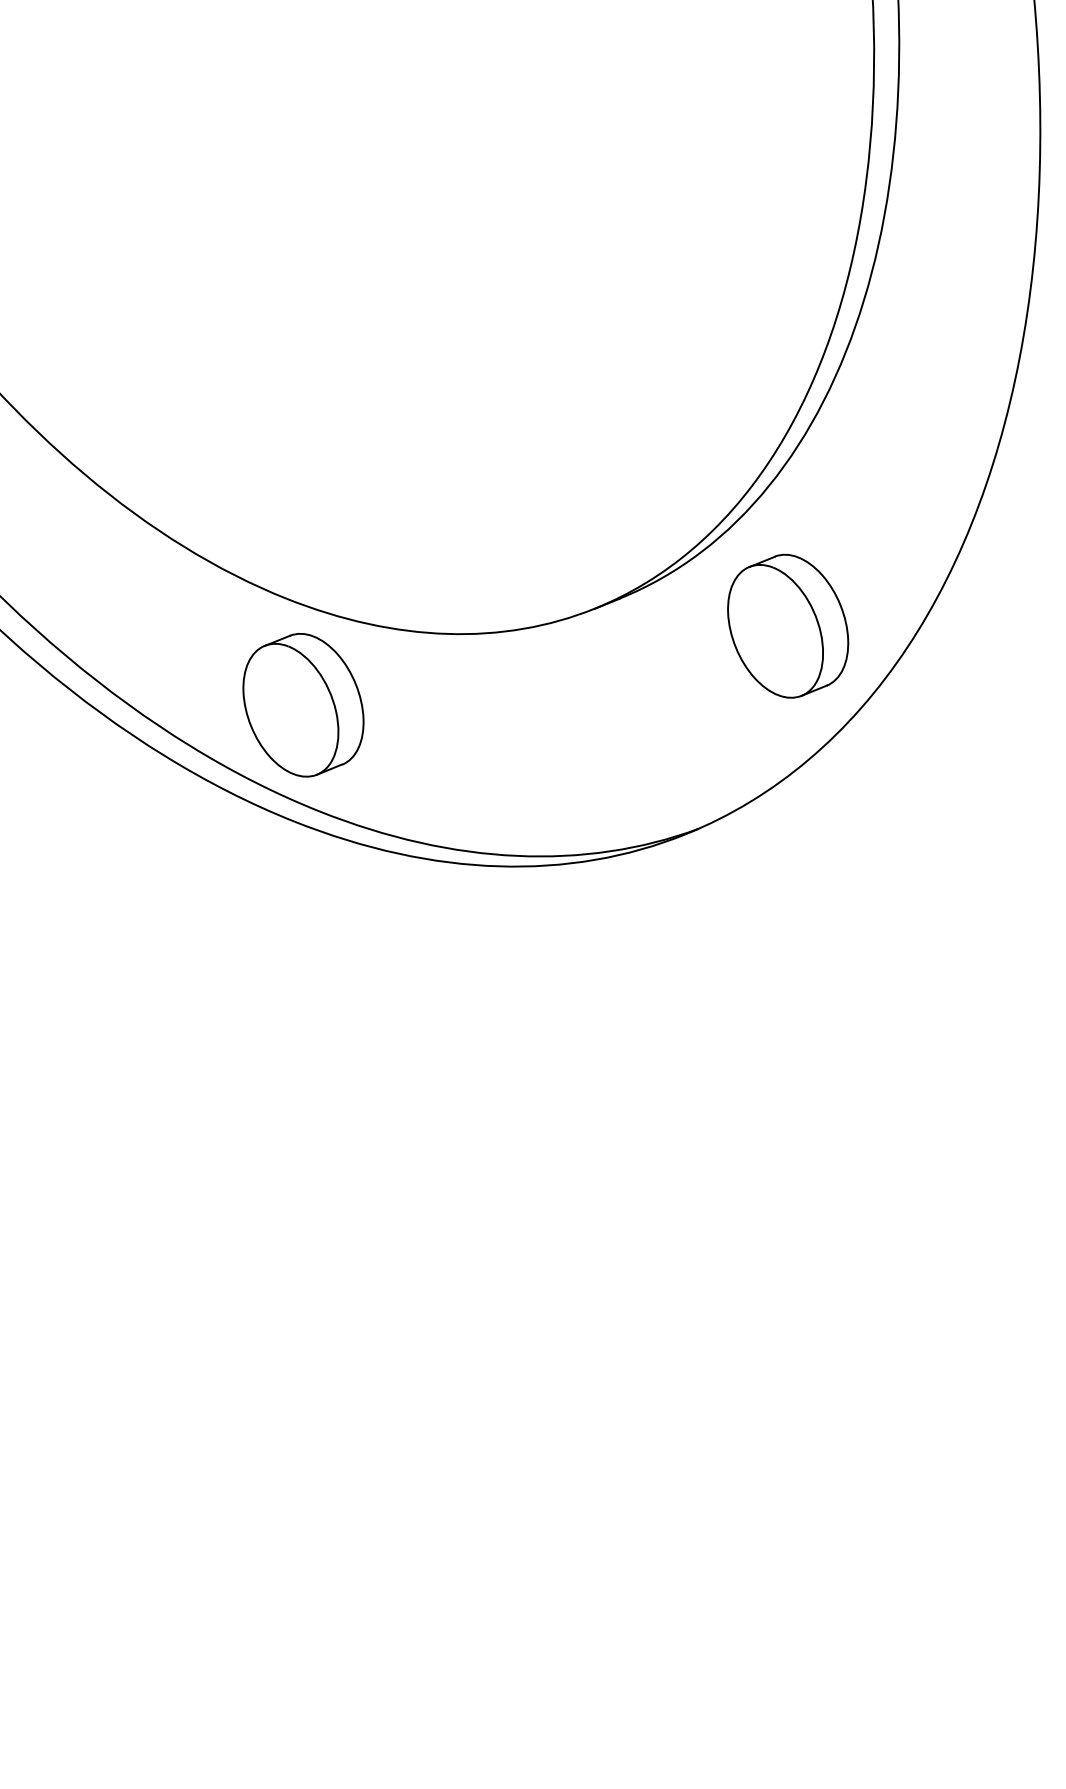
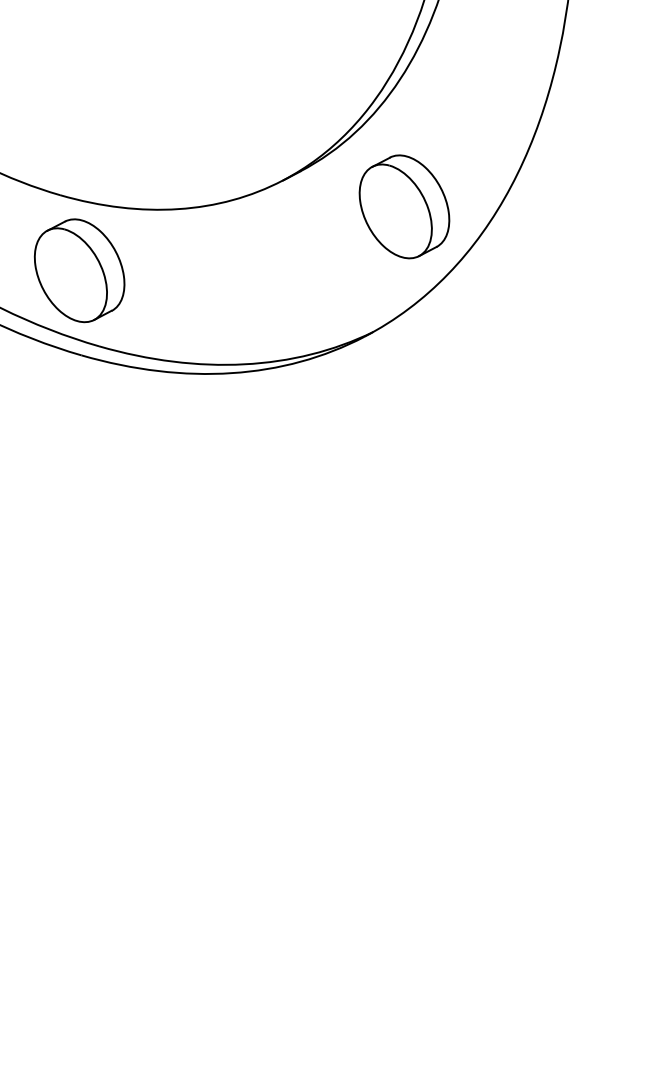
part: (788, 625) -> (404, 206), moved

